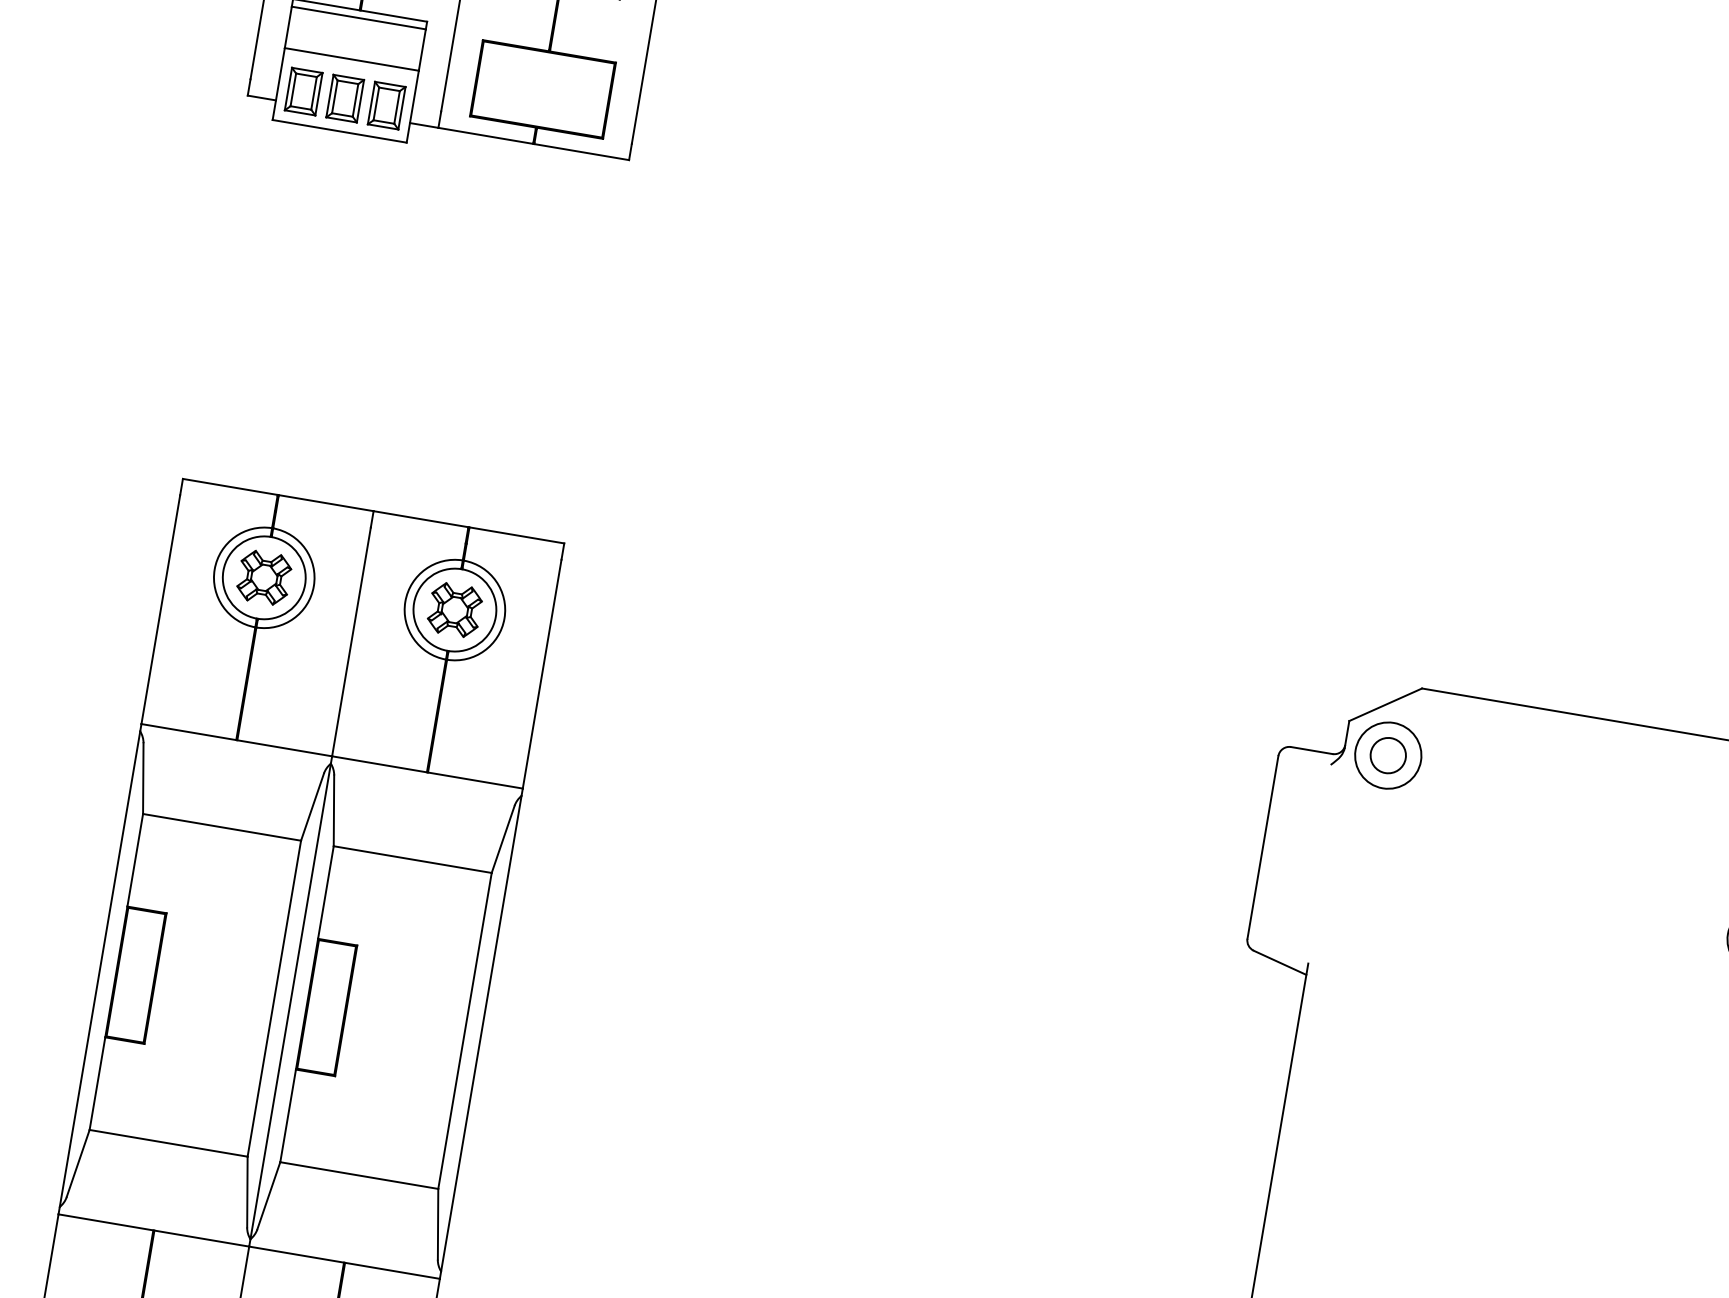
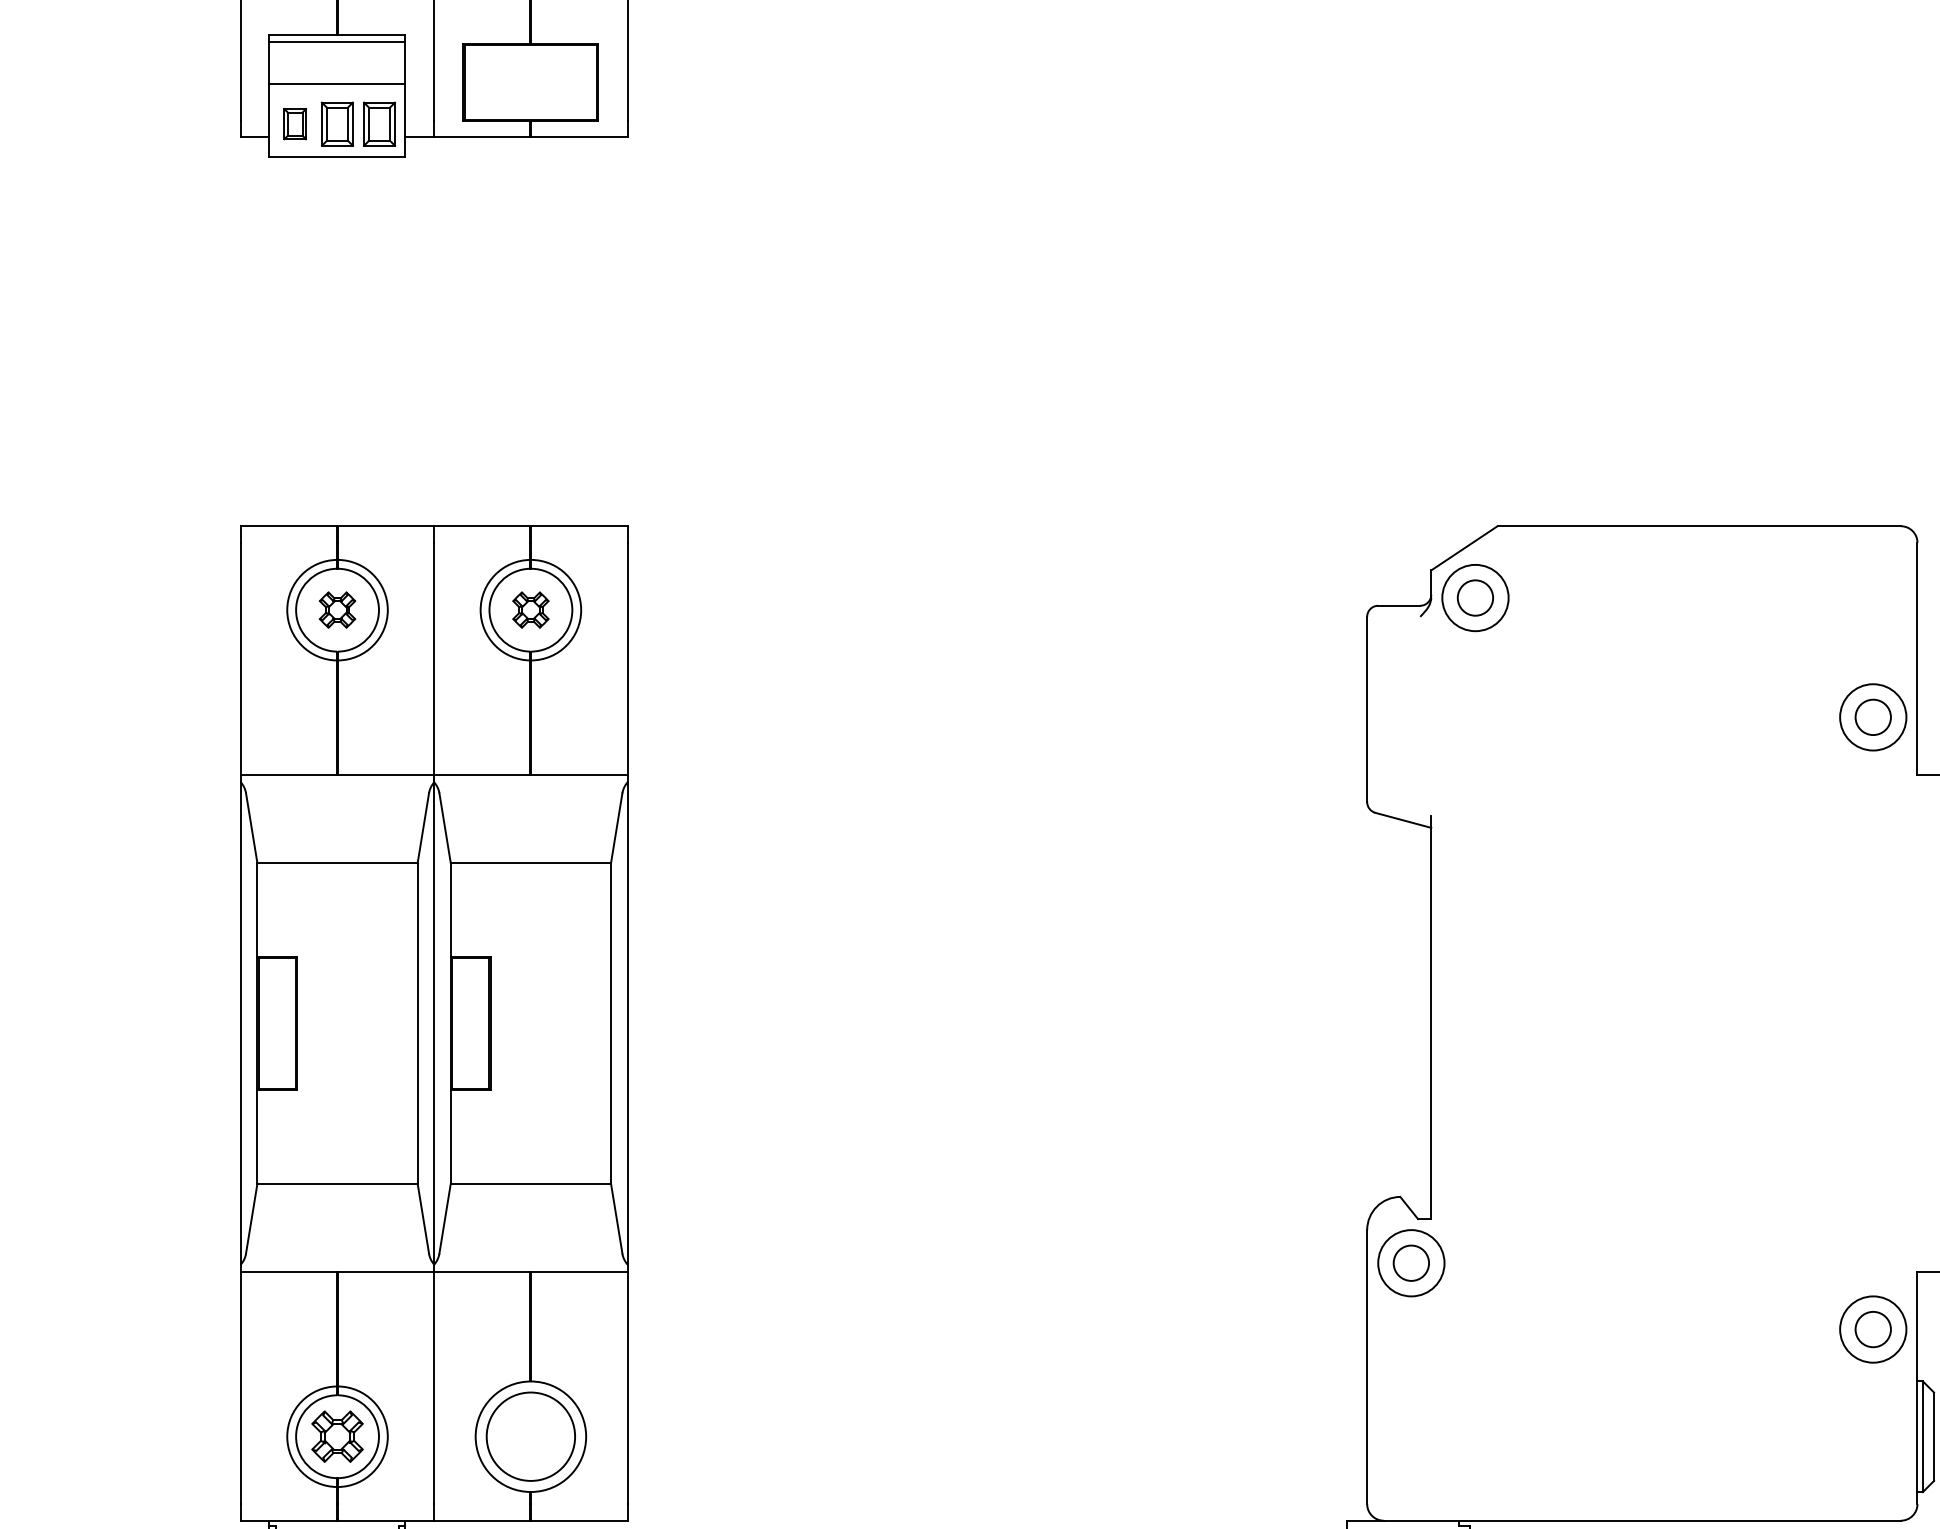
part: (302, 90) -> (294, 123), size x0.7
part: (264, 577) -> (337, 609), size x0.7
part: (454, 609) -> (530, 609), size x0.7

